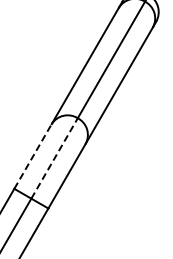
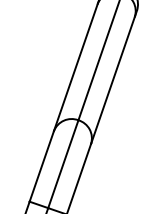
line: (33, 156) -> (42, 166), dashed -> solid
line: (54, 158) -> (63, 164), dashed -> solid

